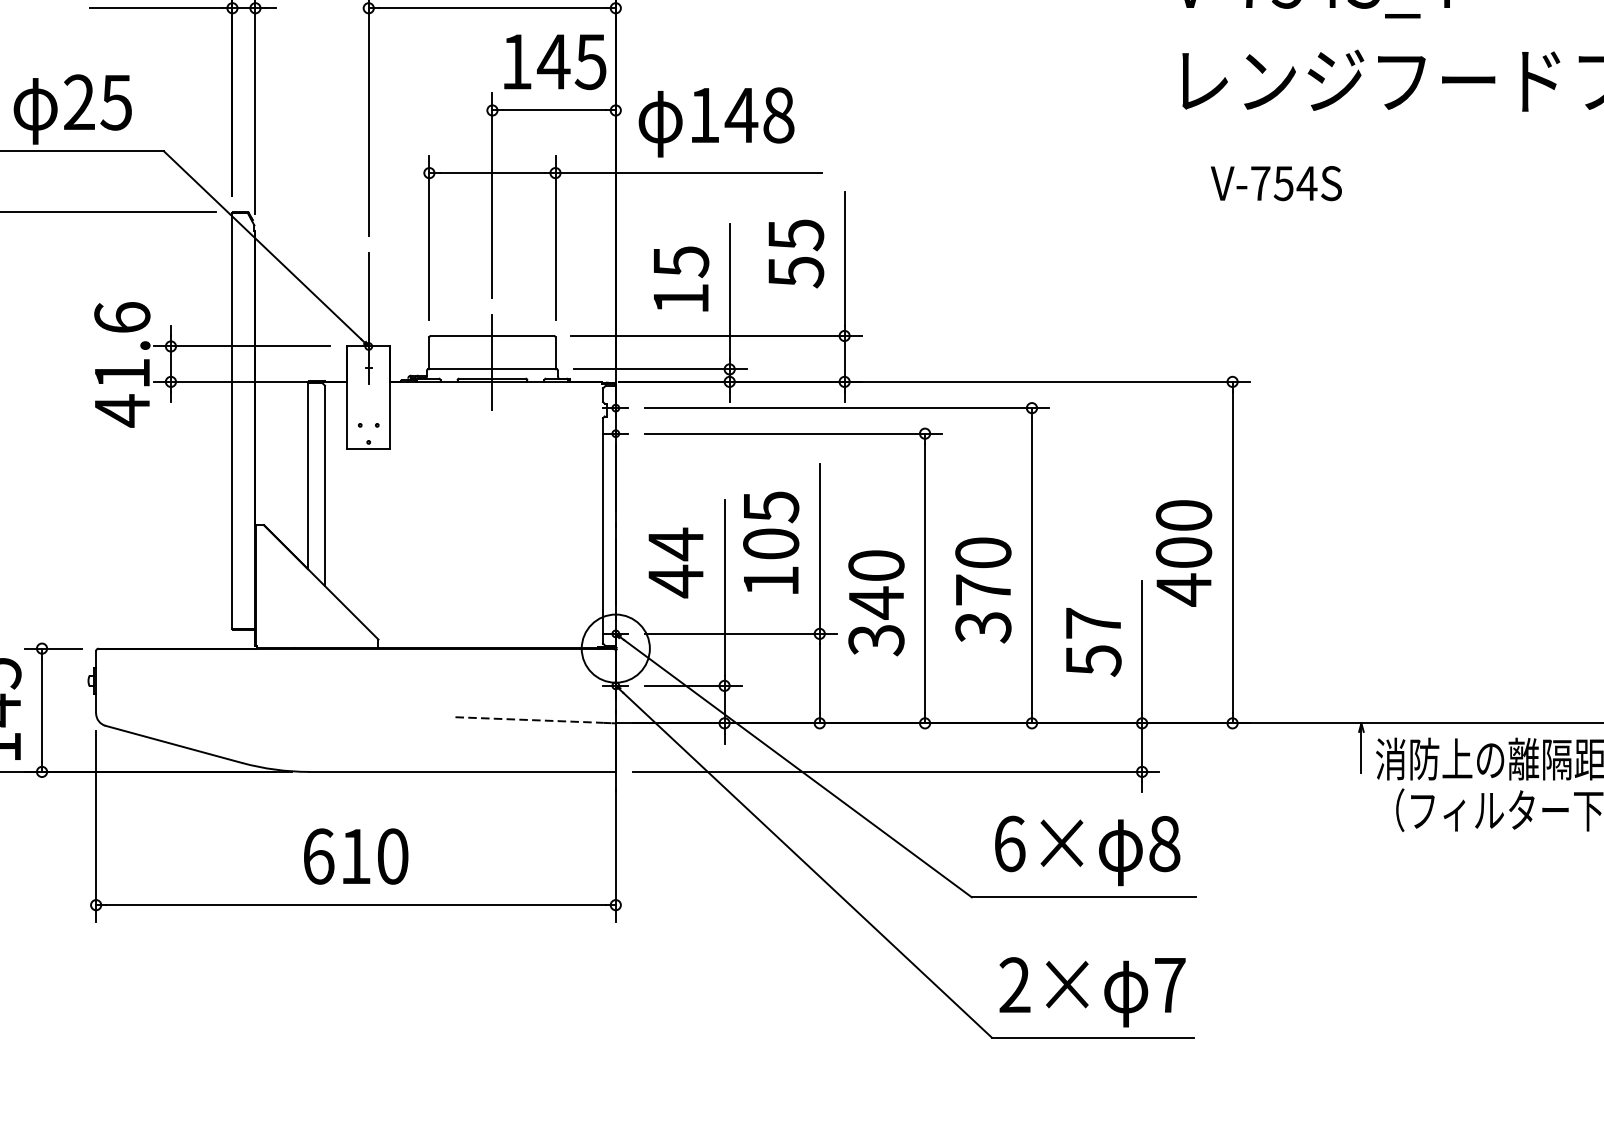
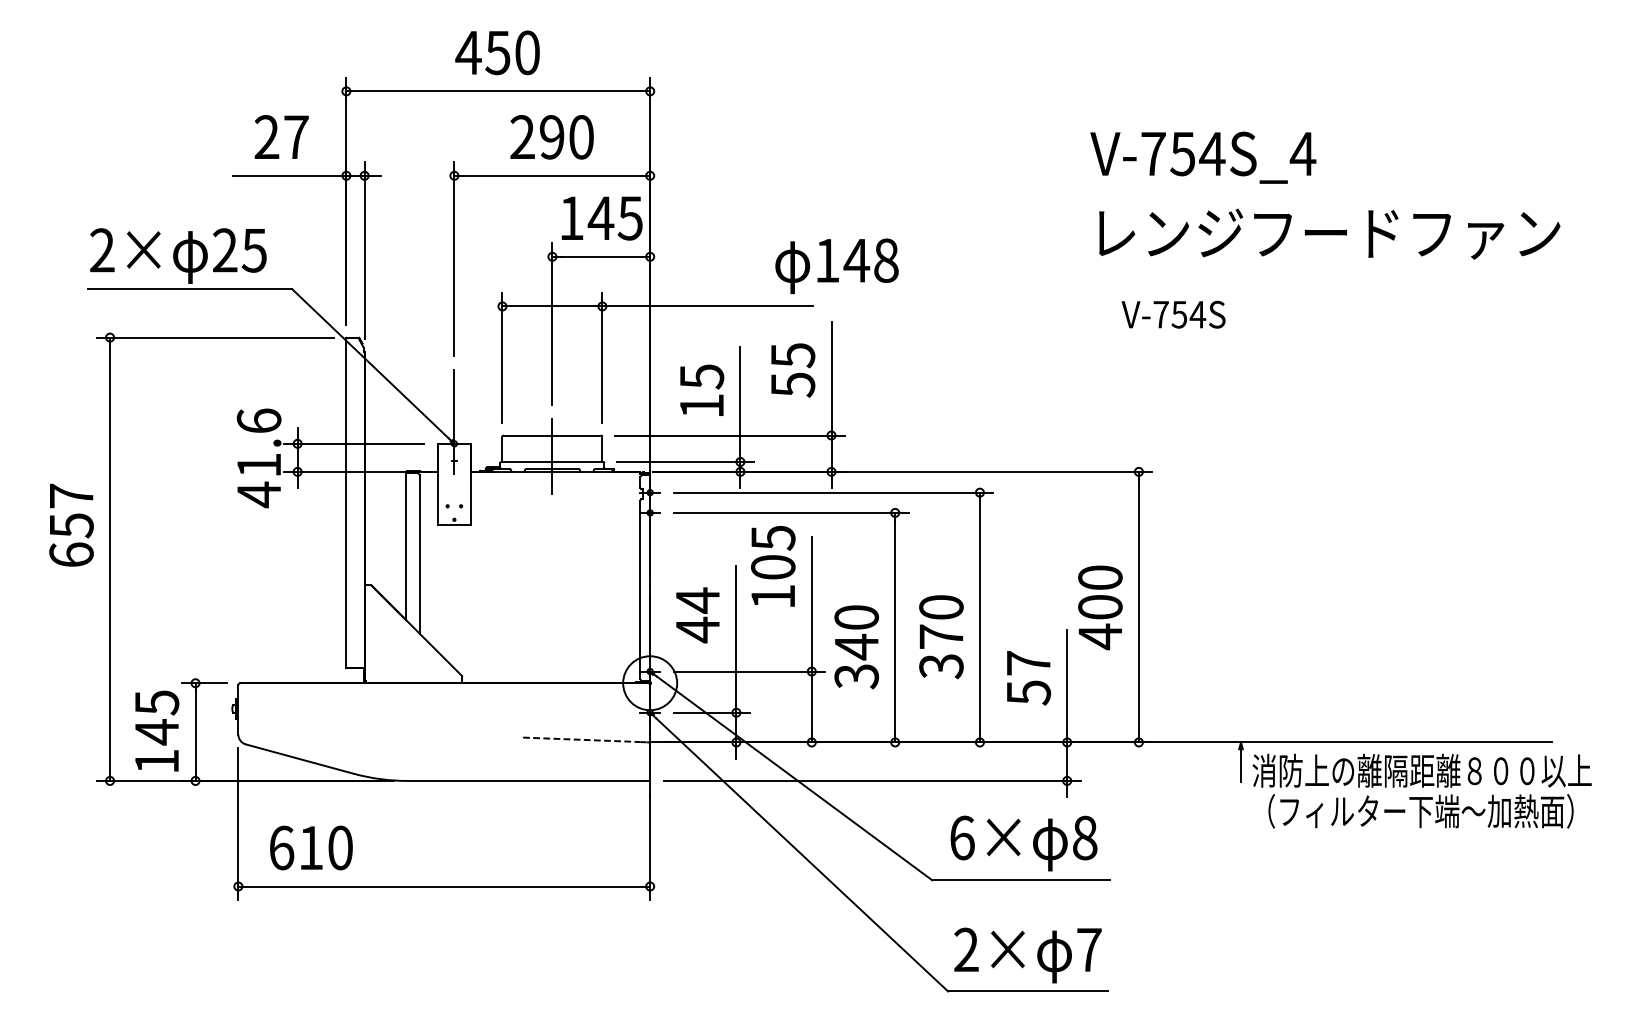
text: (715, 122) -> (836, 266), moved
text: (771, 542) -> (773, 566), moved
text: (356, 855) -> (311, 847), moved

